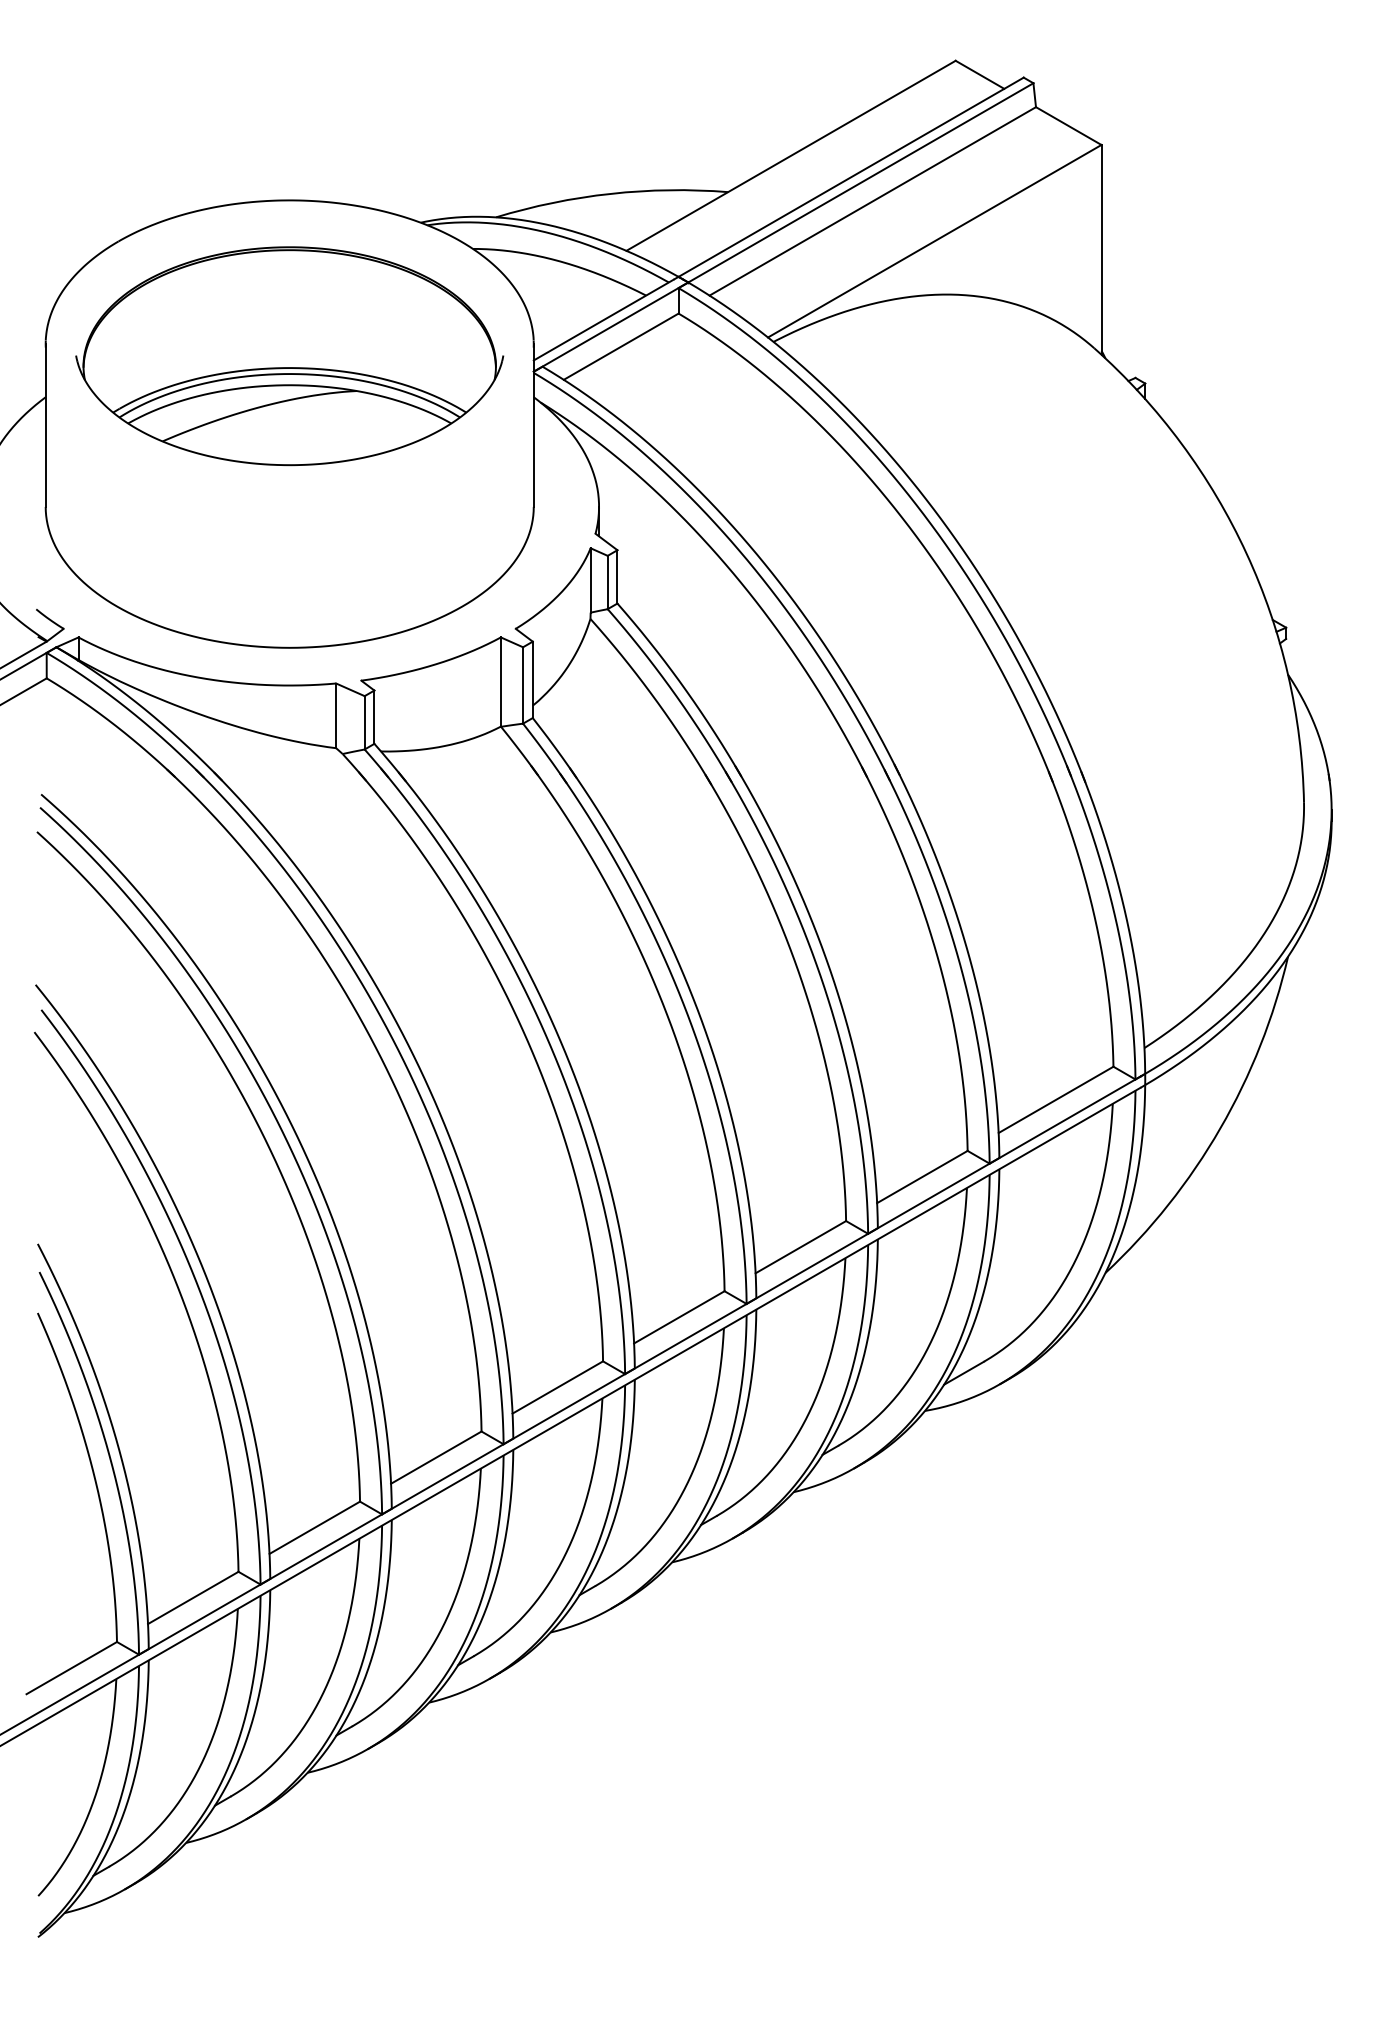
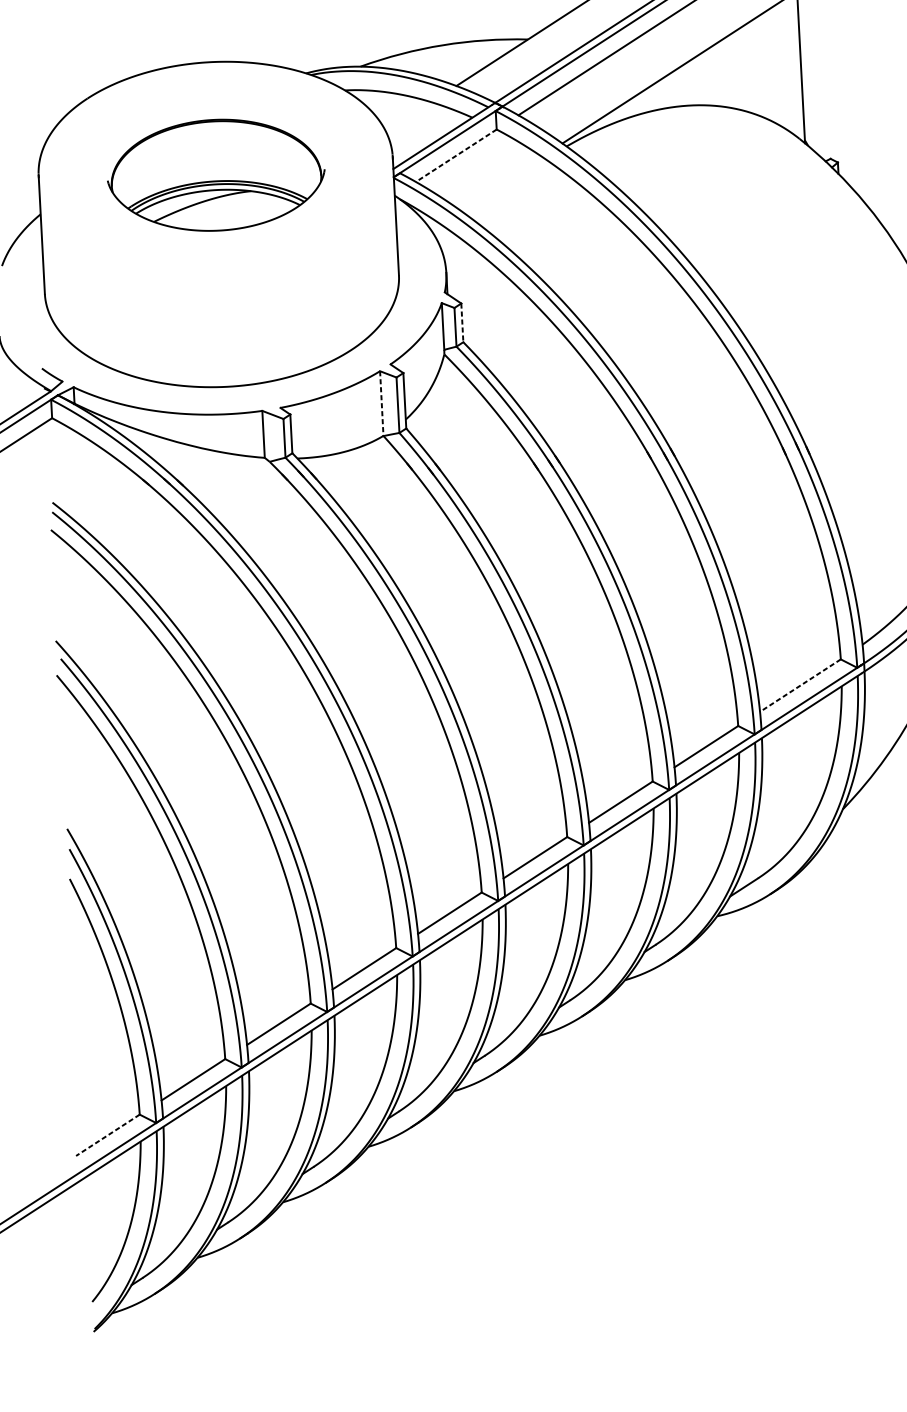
line: (620, 346) -> (455, 155), solid -> dashed
part: (289, 356) -> (216, 175), size x0.7
line: (617, 576) -> (462, 322), solid -> dashed
line: (500, 682) -> (381, 403), solid -> dashed
line: (1055, 1100) -> (800, 686), solid -> dashed
line: (71, 1668) -> (107, 1135), solid -> dashed

